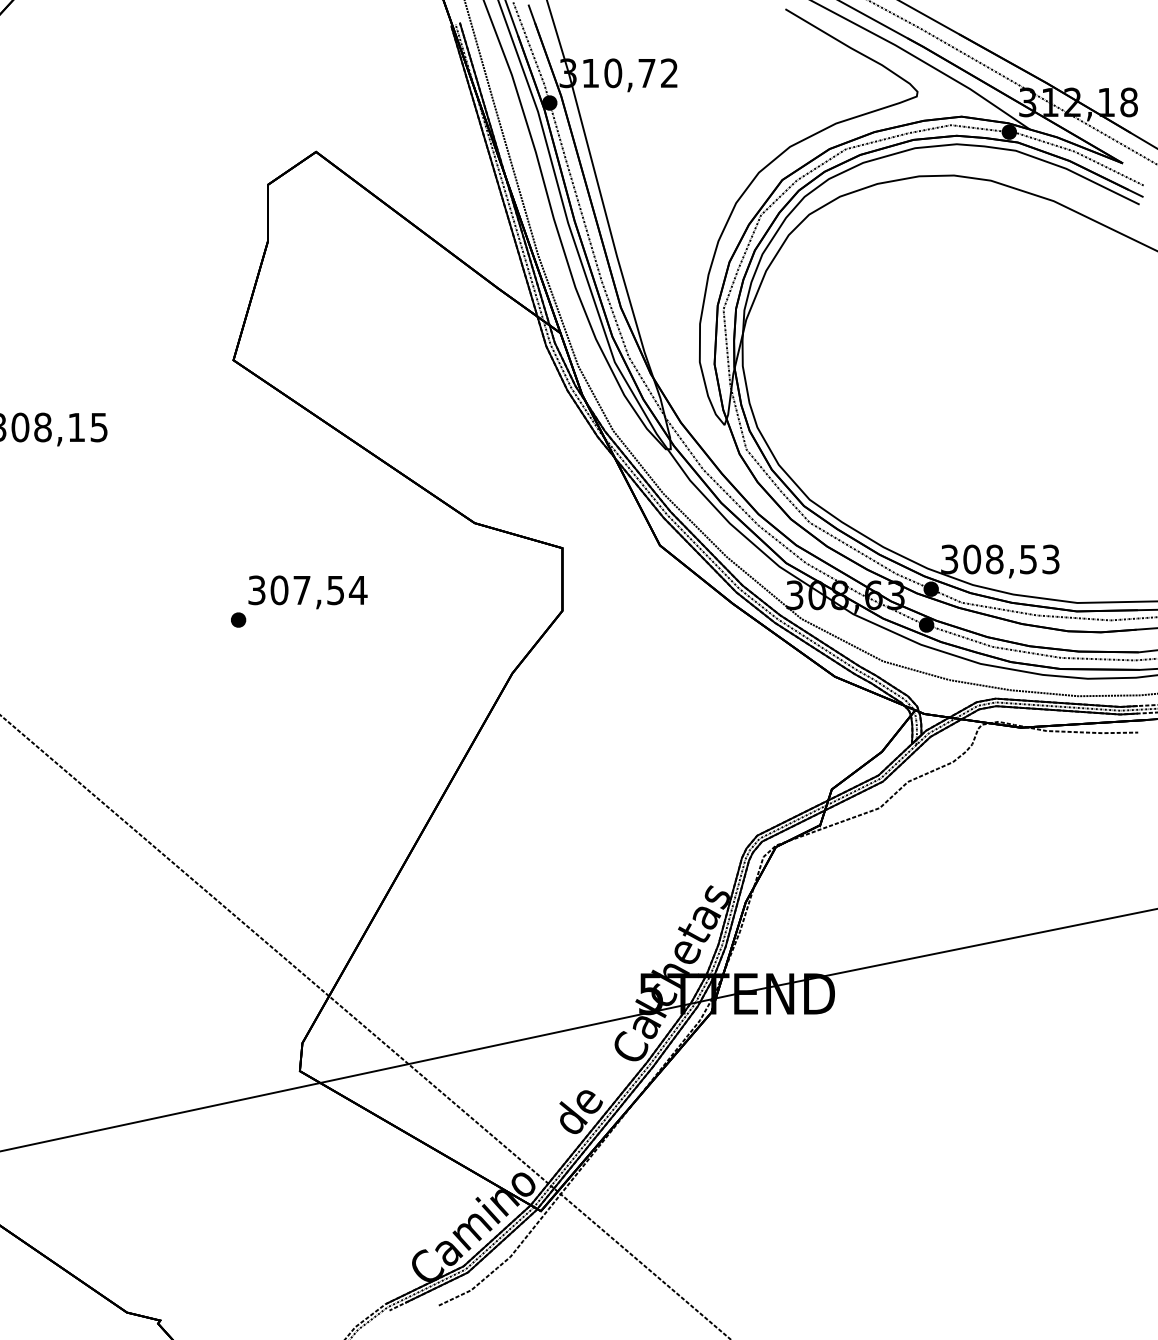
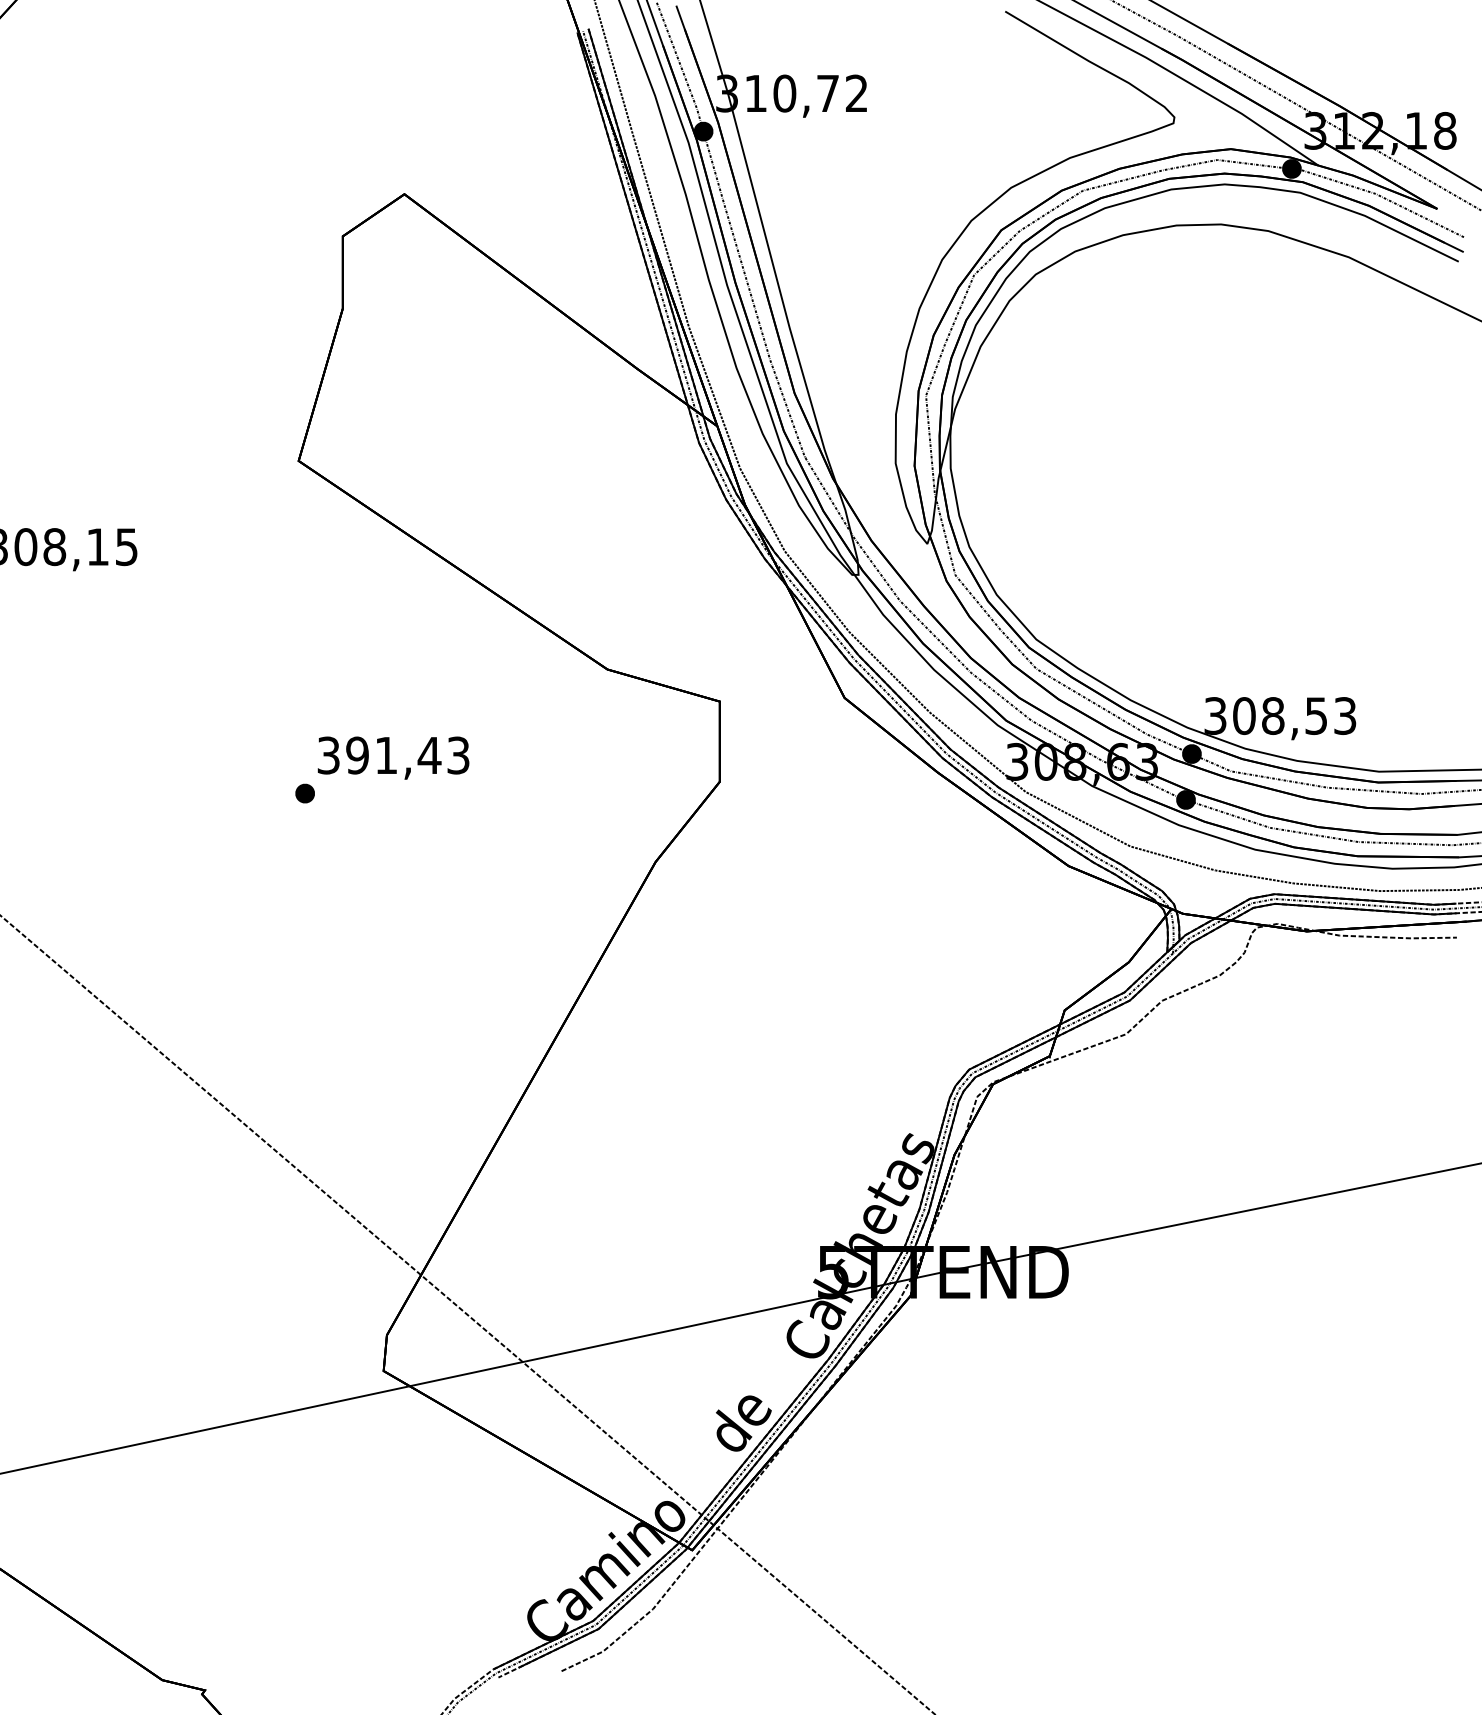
text: (319, 590) -> (408, 755), 307,54 -> 391,43

